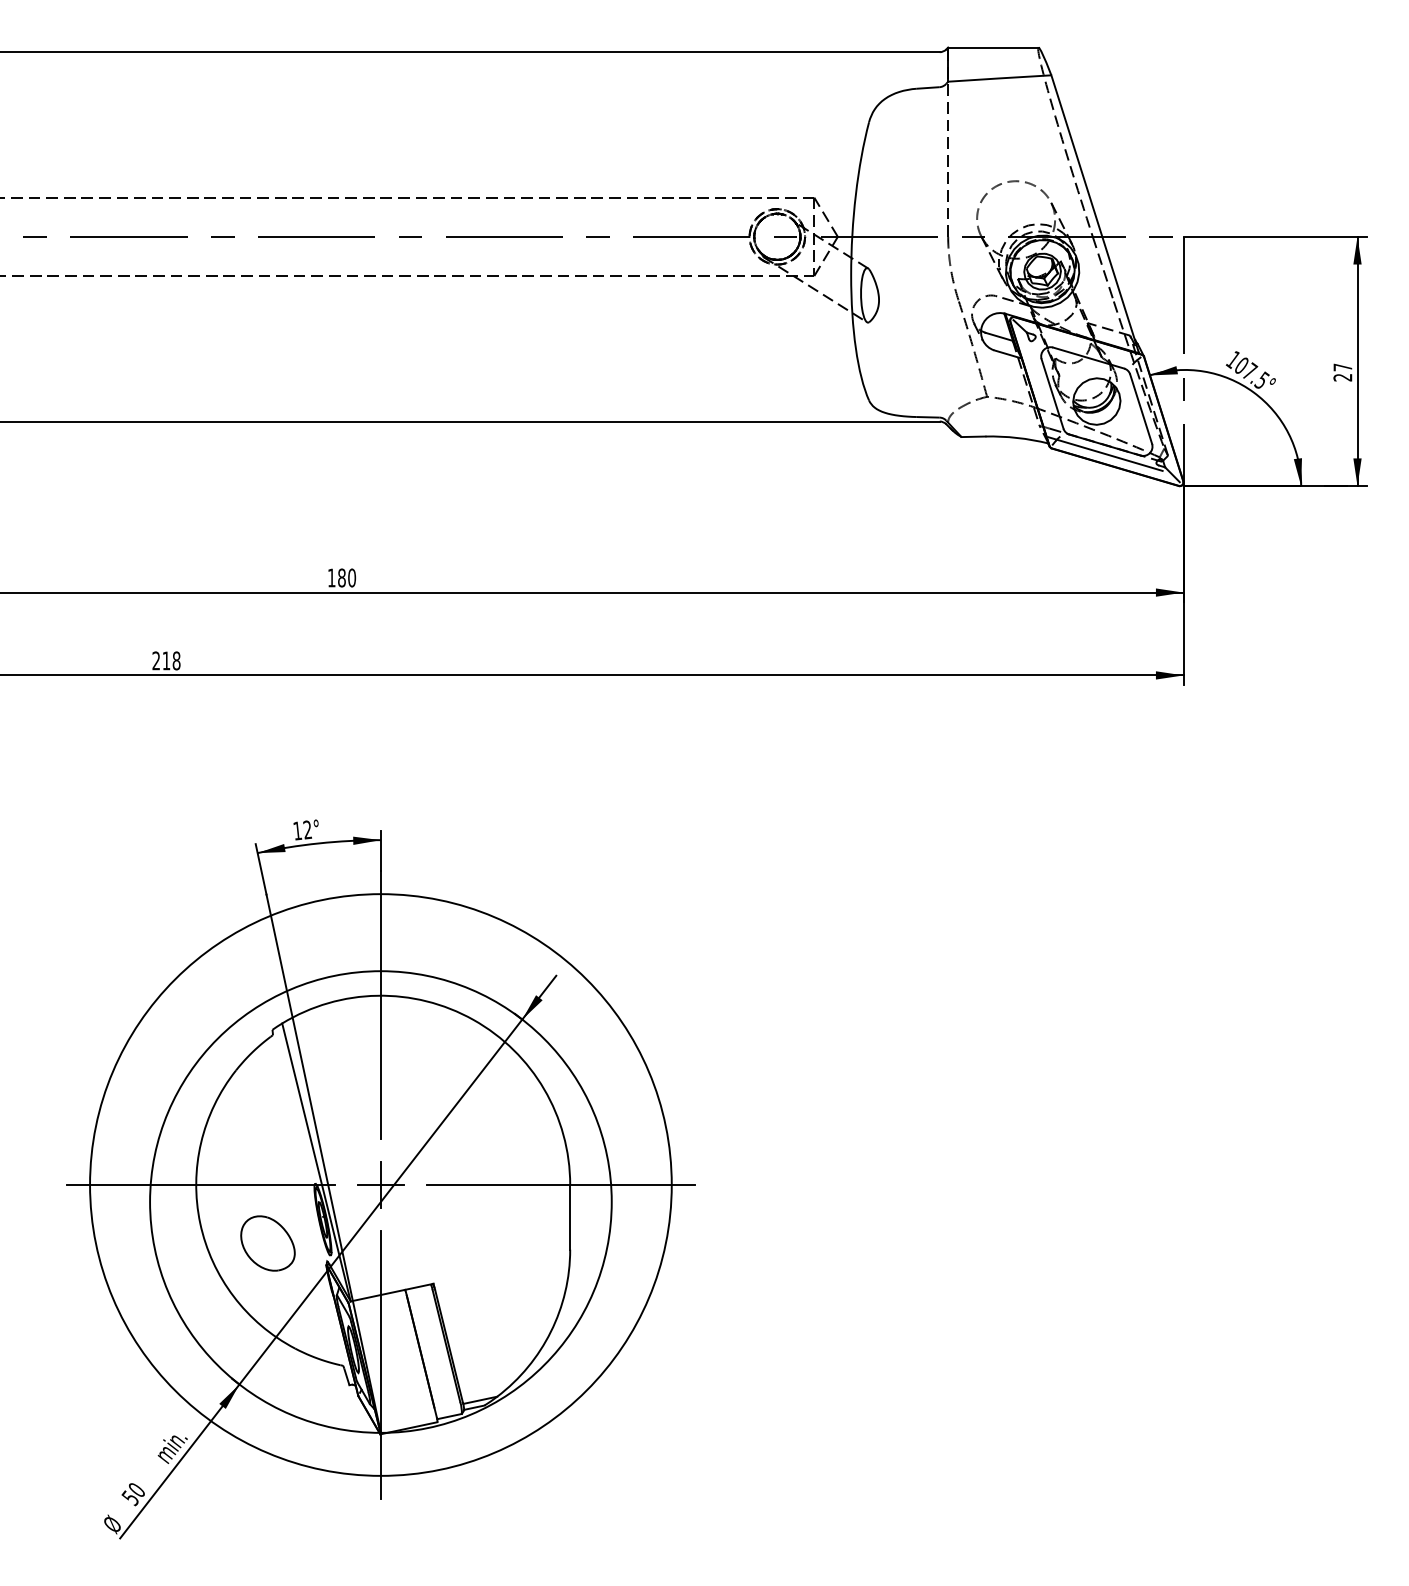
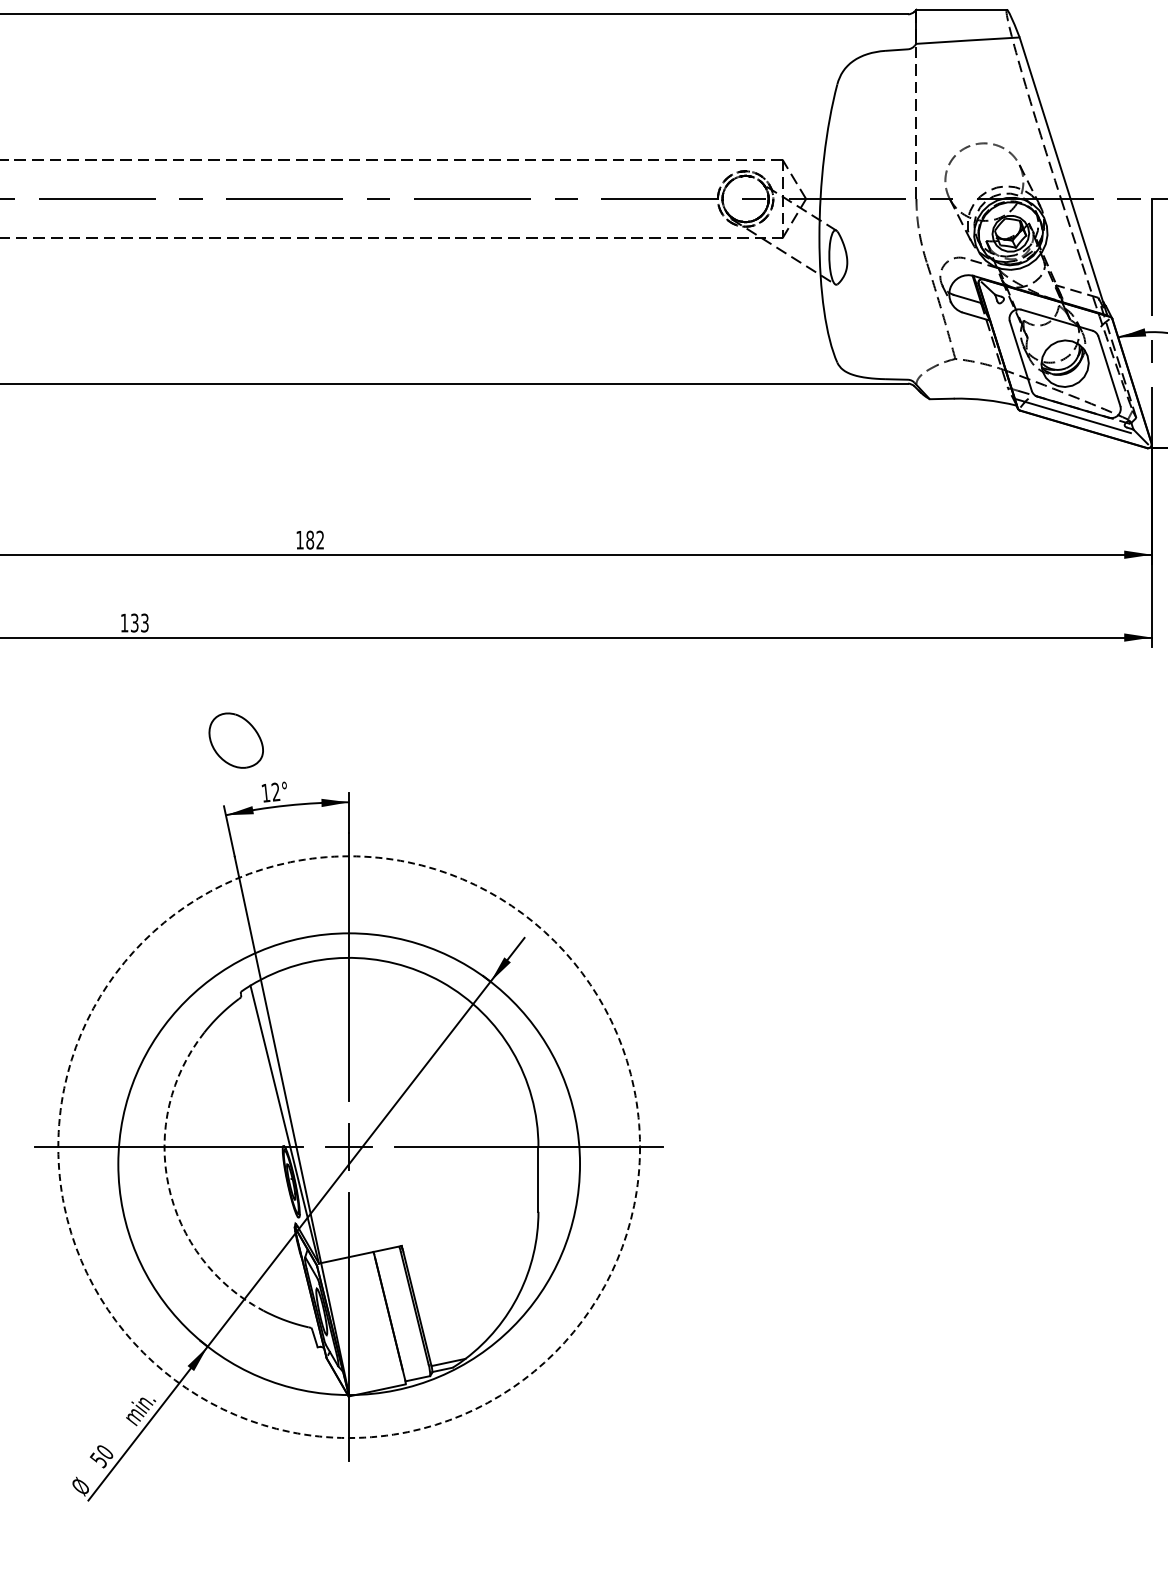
text: (352, 577) -> (320, 539), 180 -> 182
text: (166, 660) -> (134, 622), 218 -> 133
circle: (380, 1184) -> (348, 1146), solid -> dashed
arc: (200, 1223) -> (168, 1185), solid -> dashed
part: (267, 1243) -> (235, 740), moved

